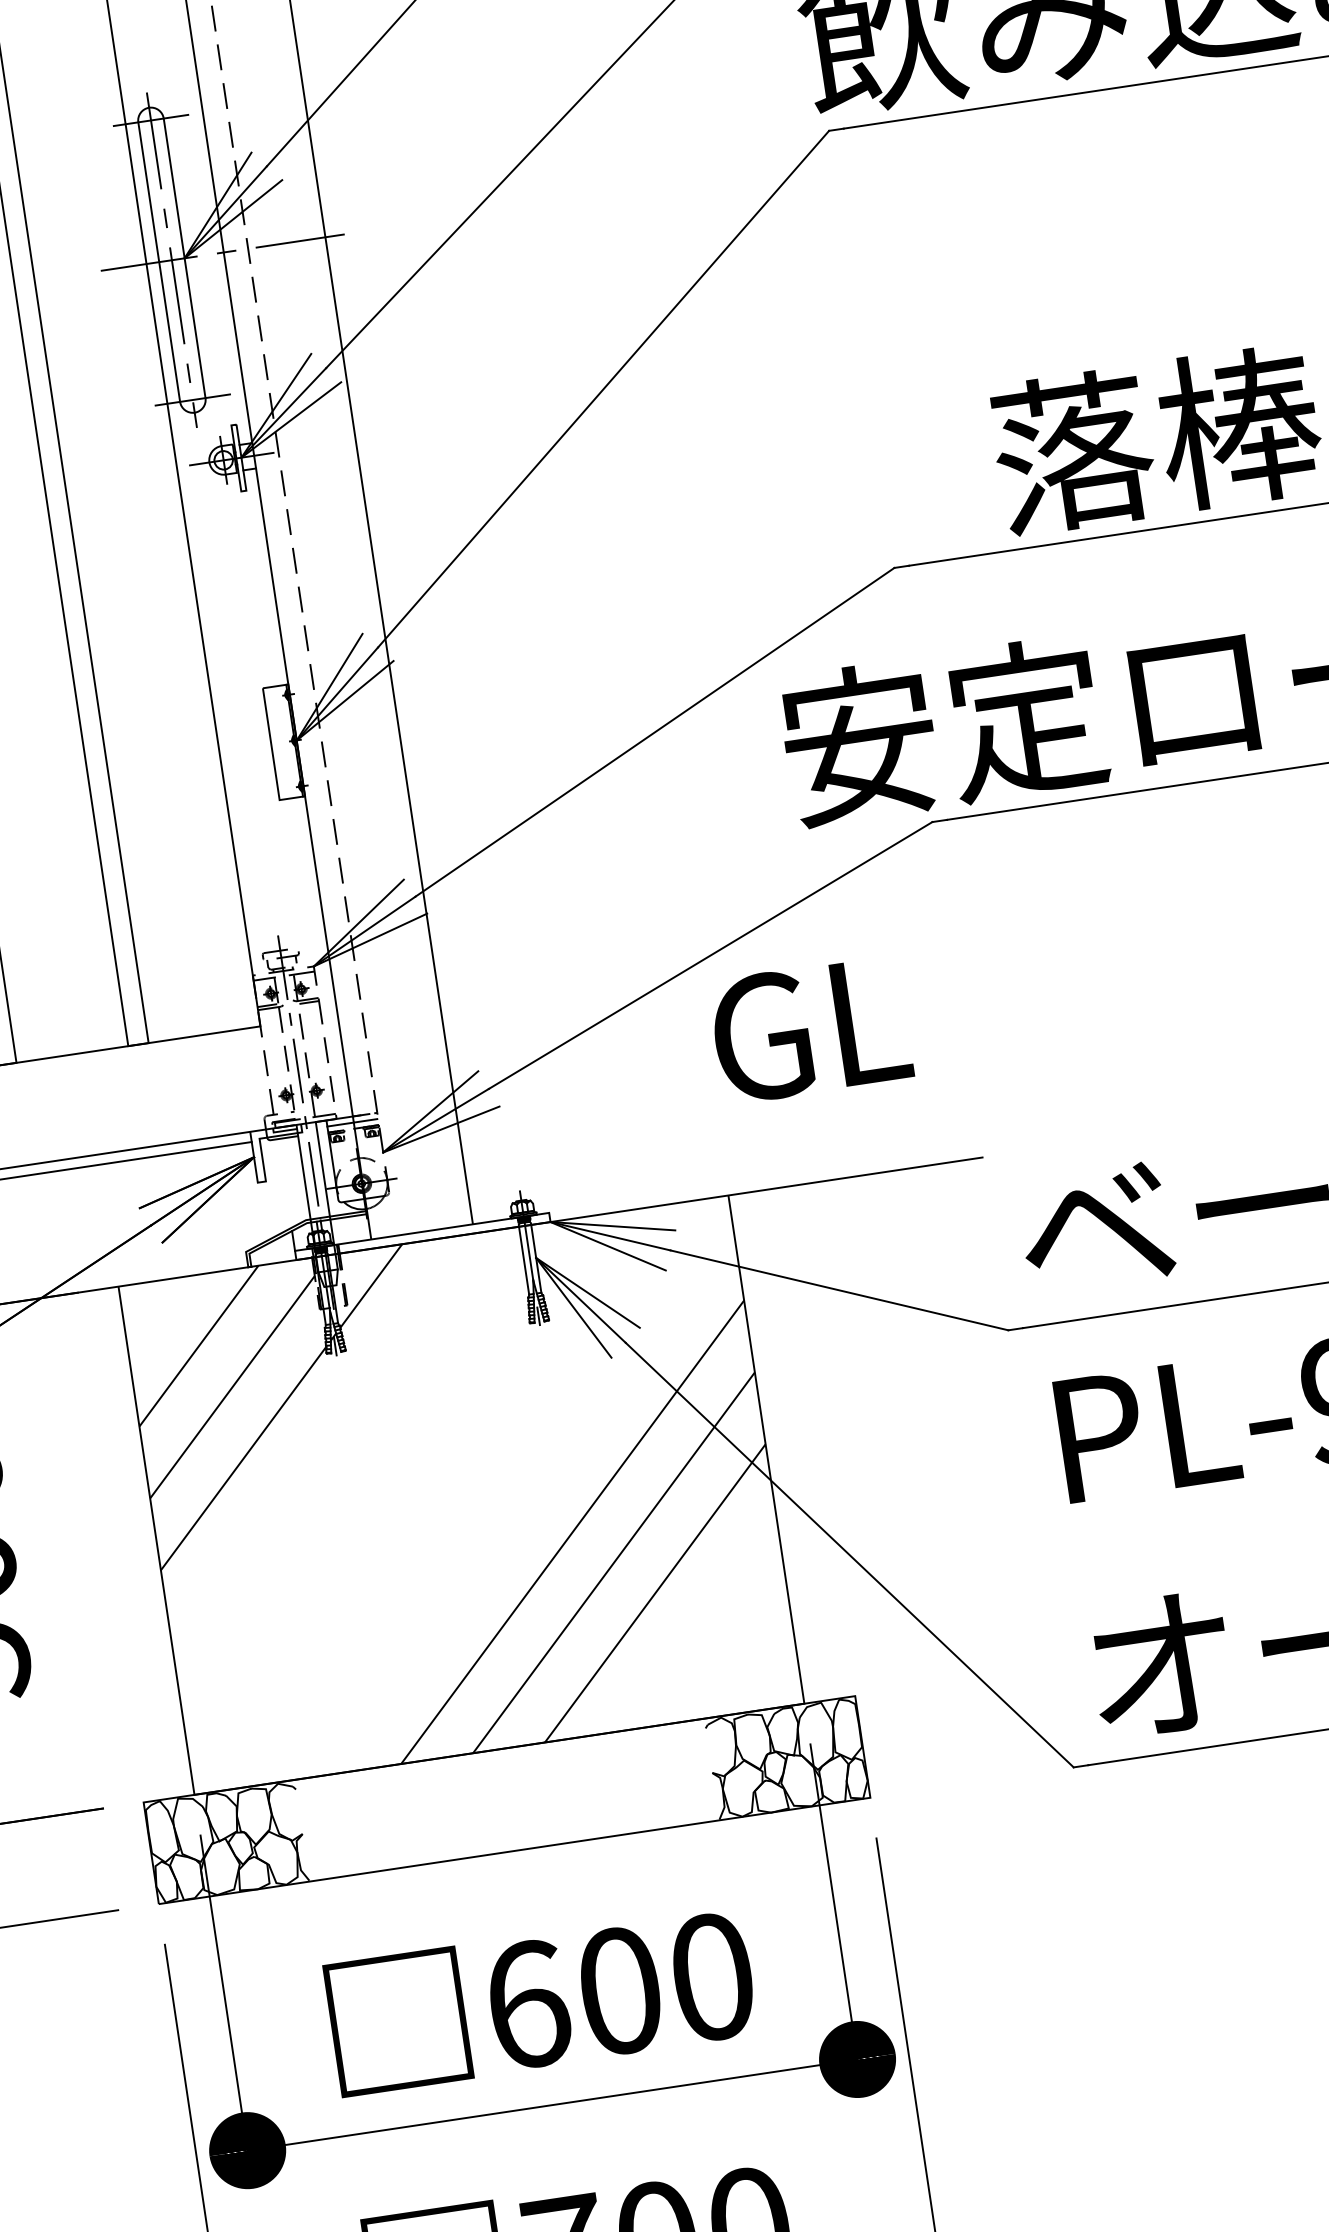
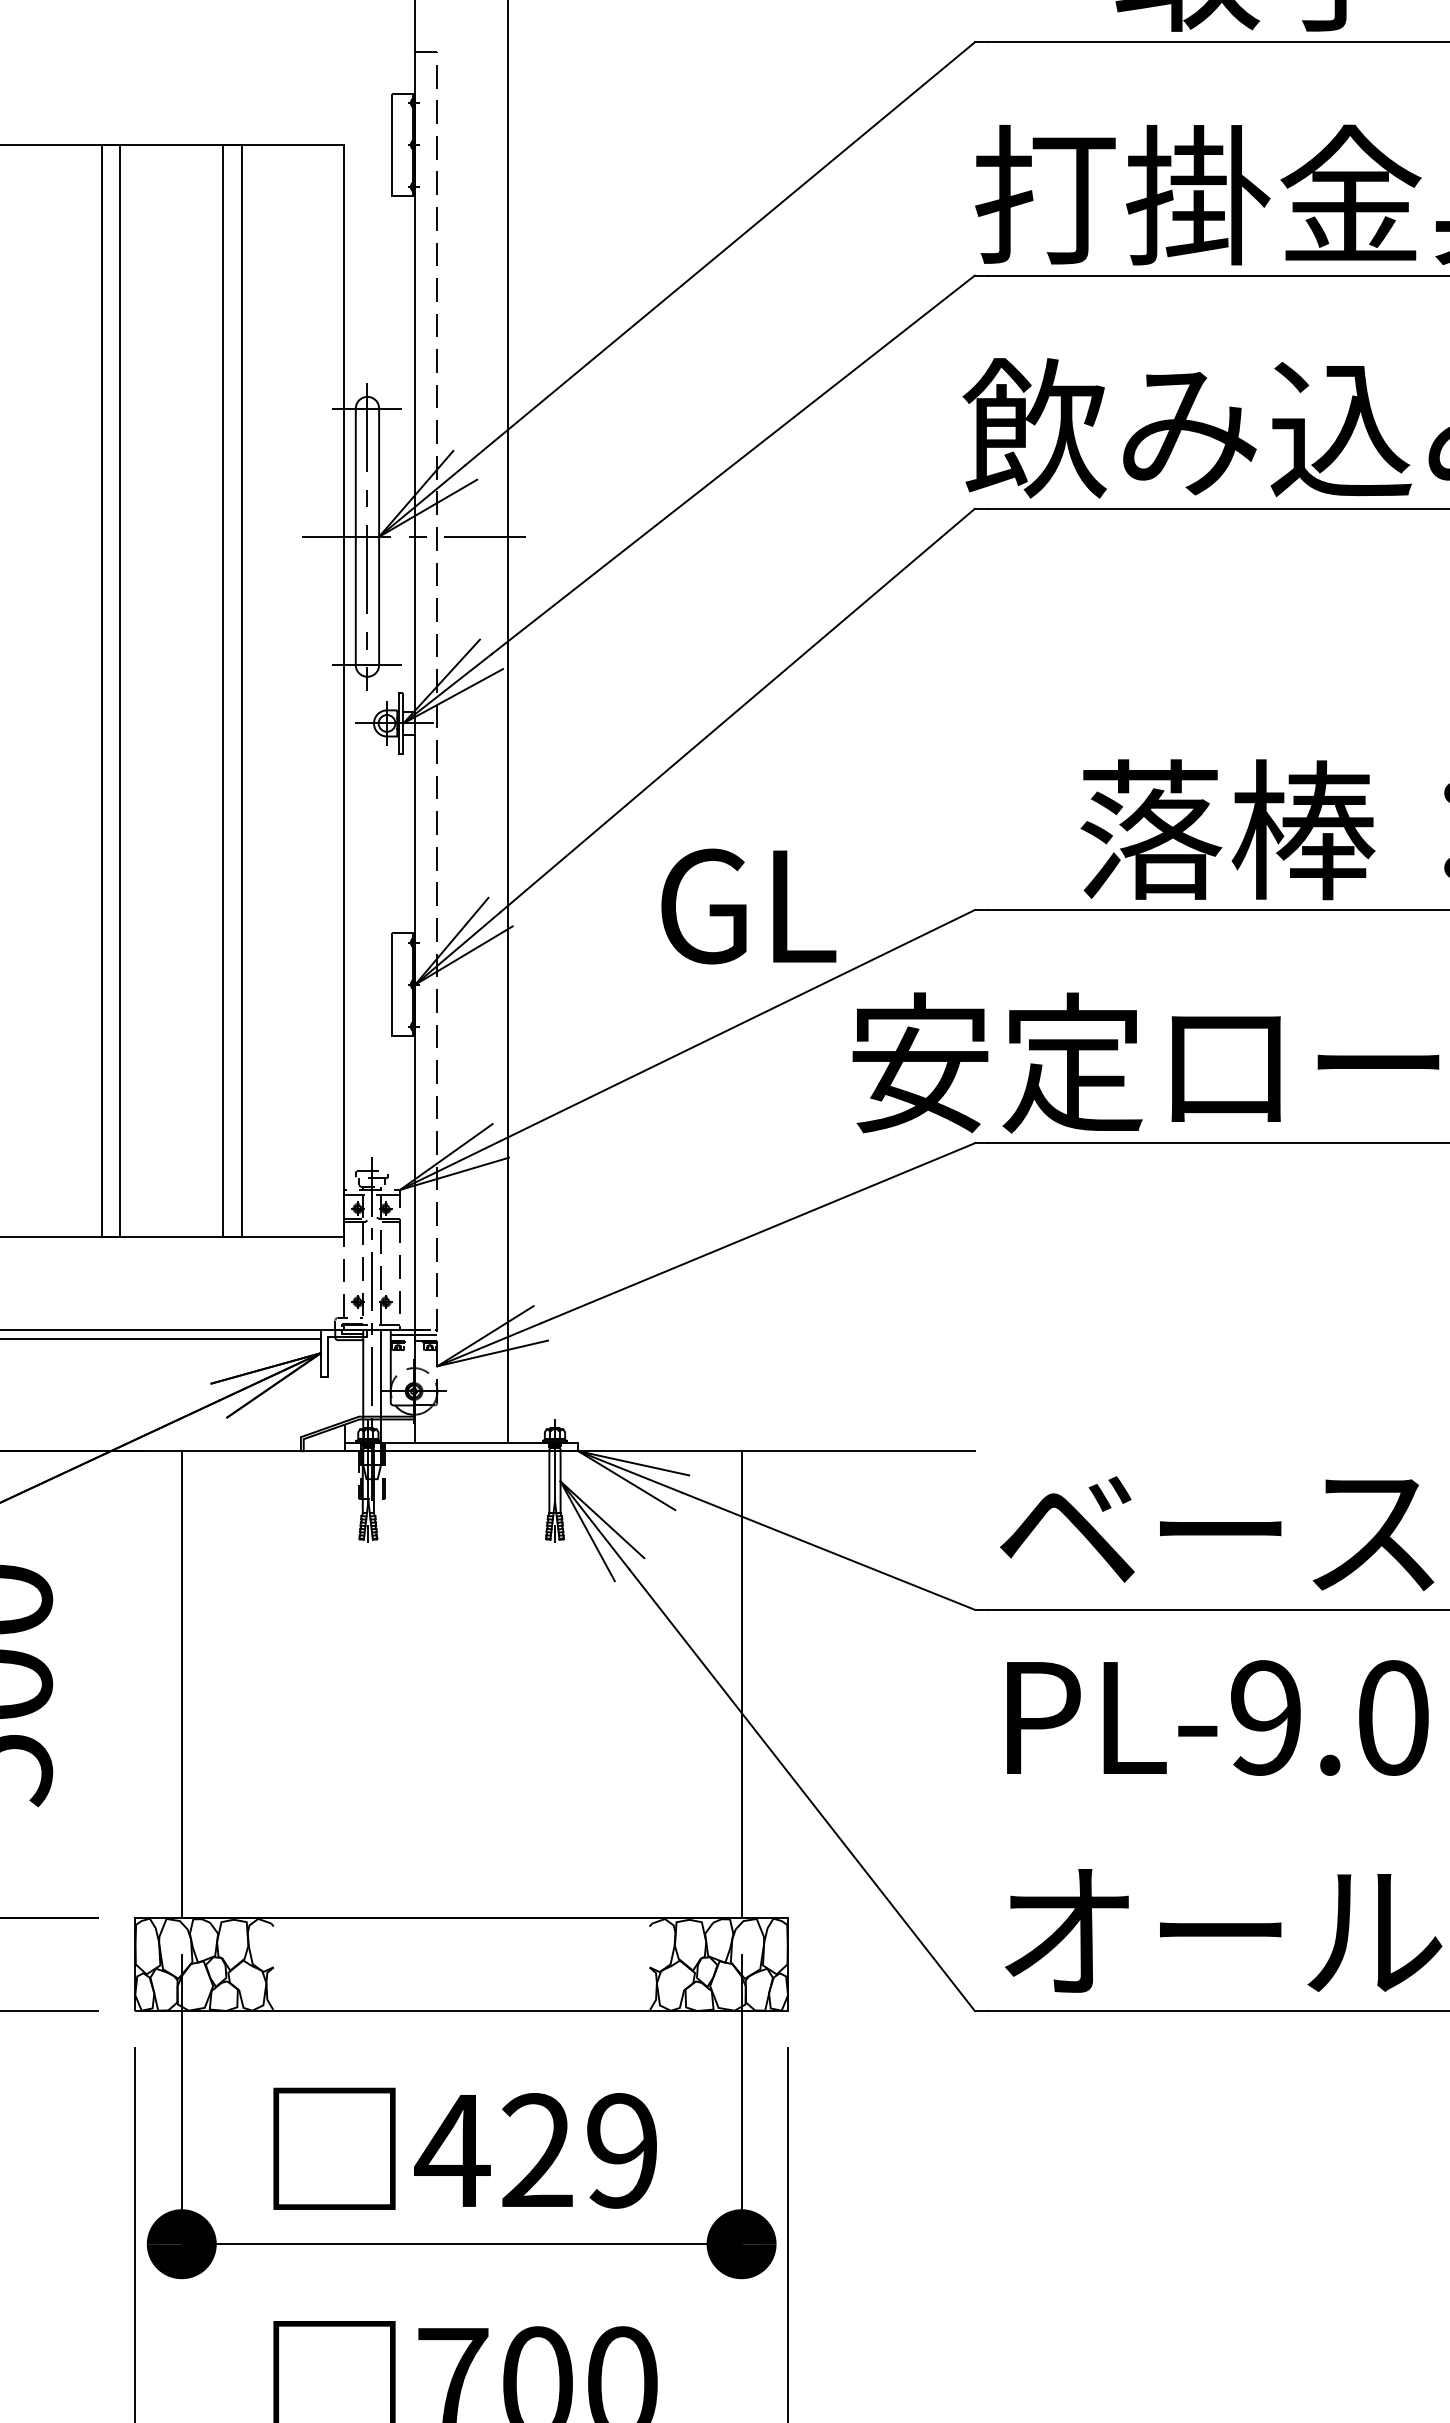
text: (810, 1029) -> (748, 906), moved
hatch: (461, 1495) -> (461, 1684), removed
text: (617, 1990) -> (535, 2150), 600 -> 429

